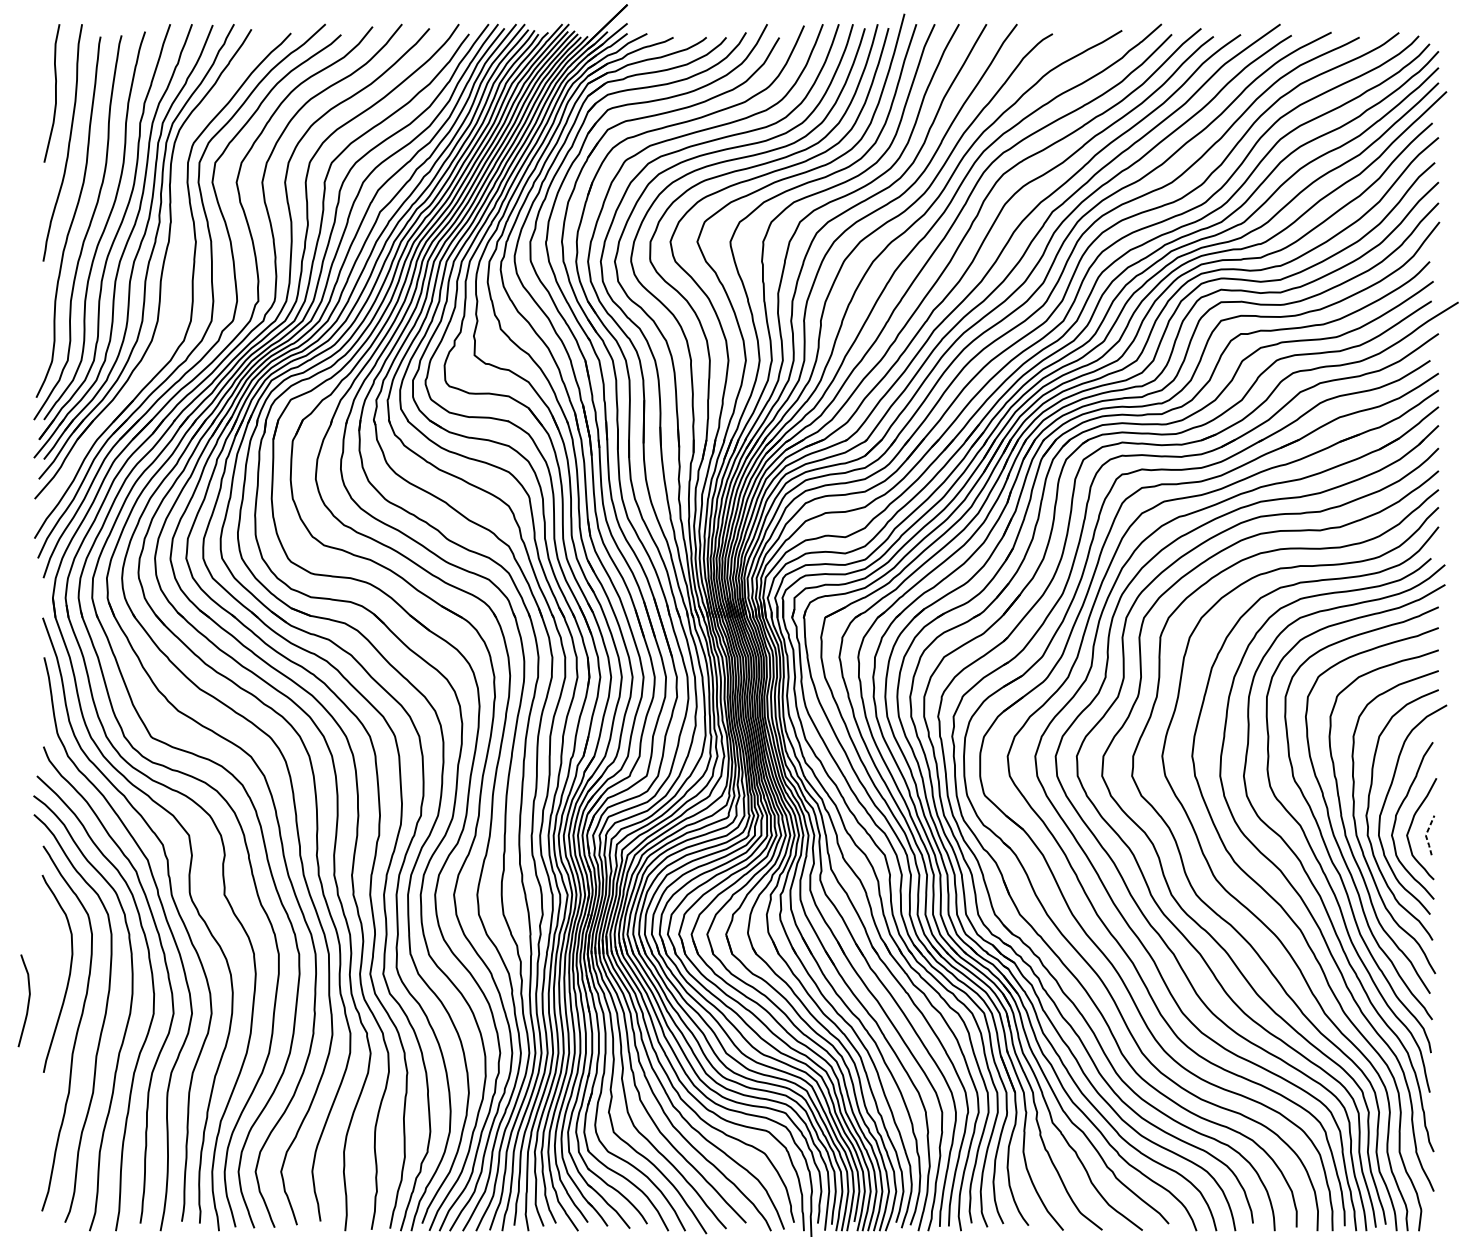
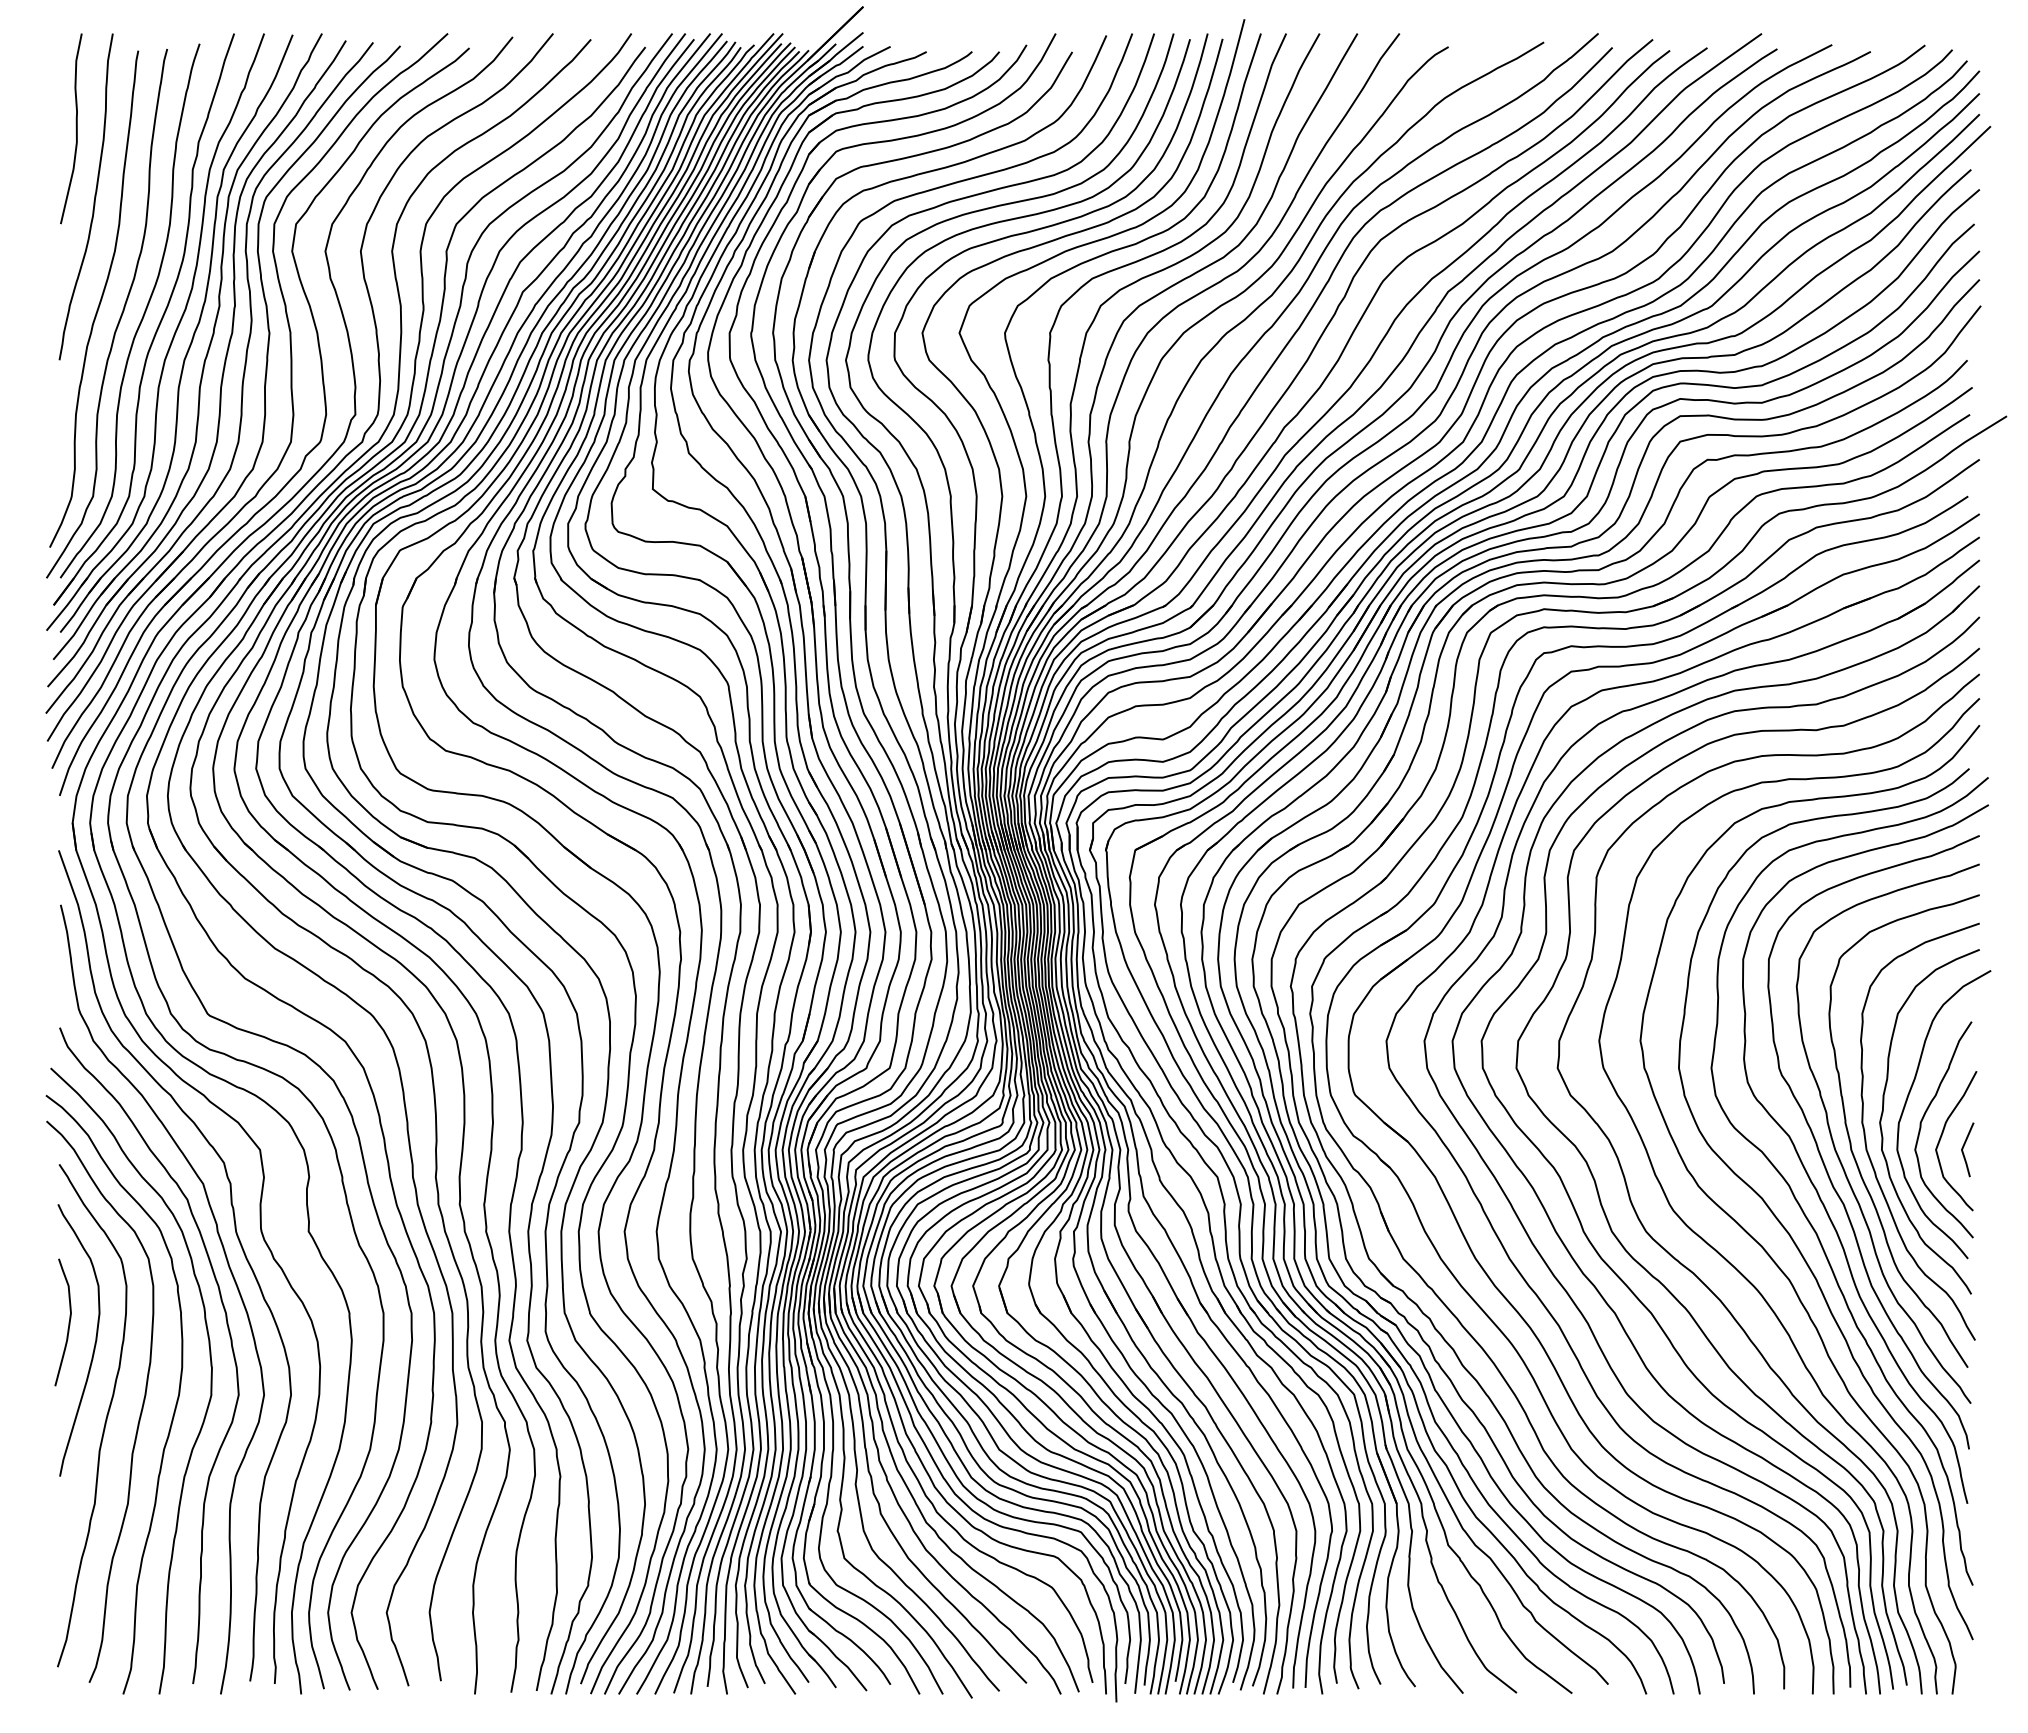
part: (175, 279) -> (241, 384), added
line: (1425, 835) -> (1961, 1149), dashed -> solid
curve: (28, 1000) -> (68, 1322), moved

